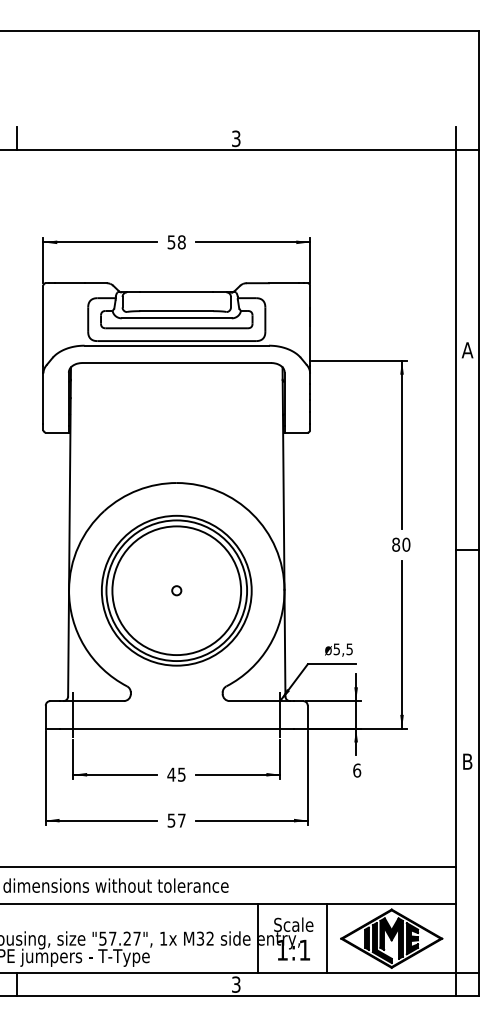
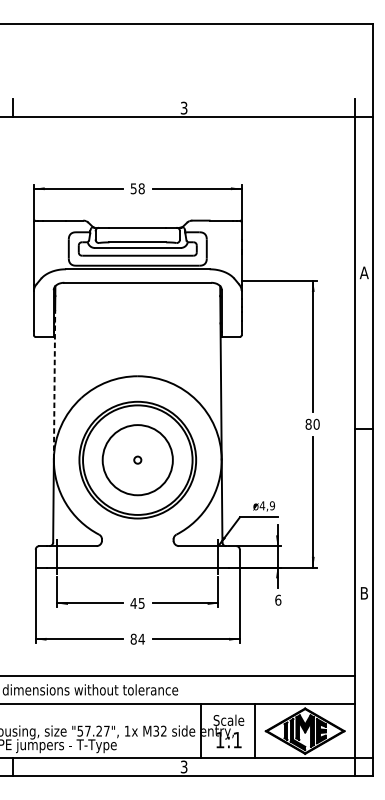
line: (69, 493) -> (54, 384), solid -> dashed
circle: (176, 590) -> (137, 459), size x0.7
text: (342, 649) -> (266, 505), ø5,5 -> ø4,9
text: (176, 820) -> (137, 639), 57 -> 84

